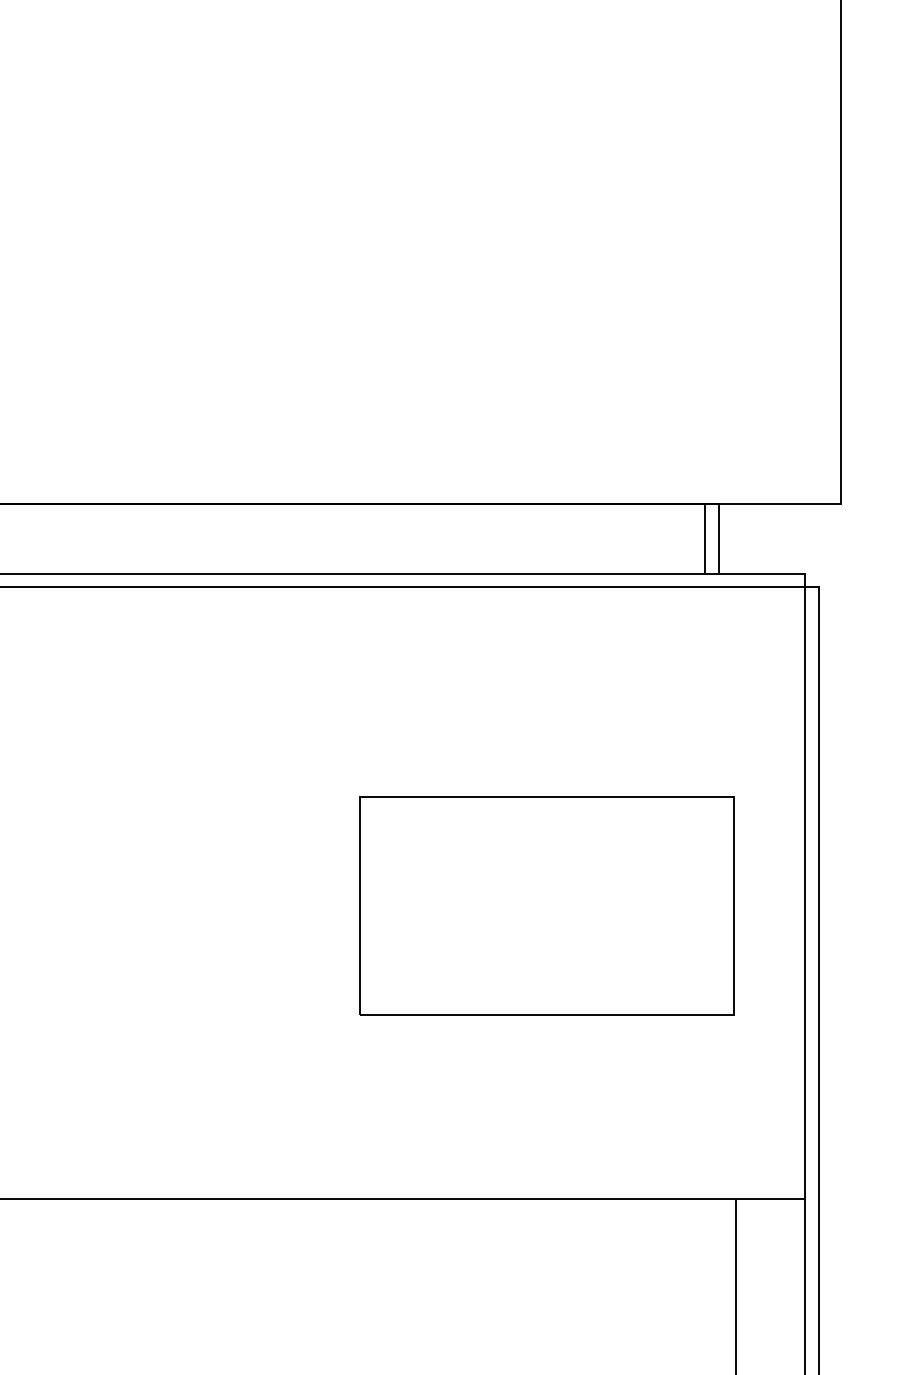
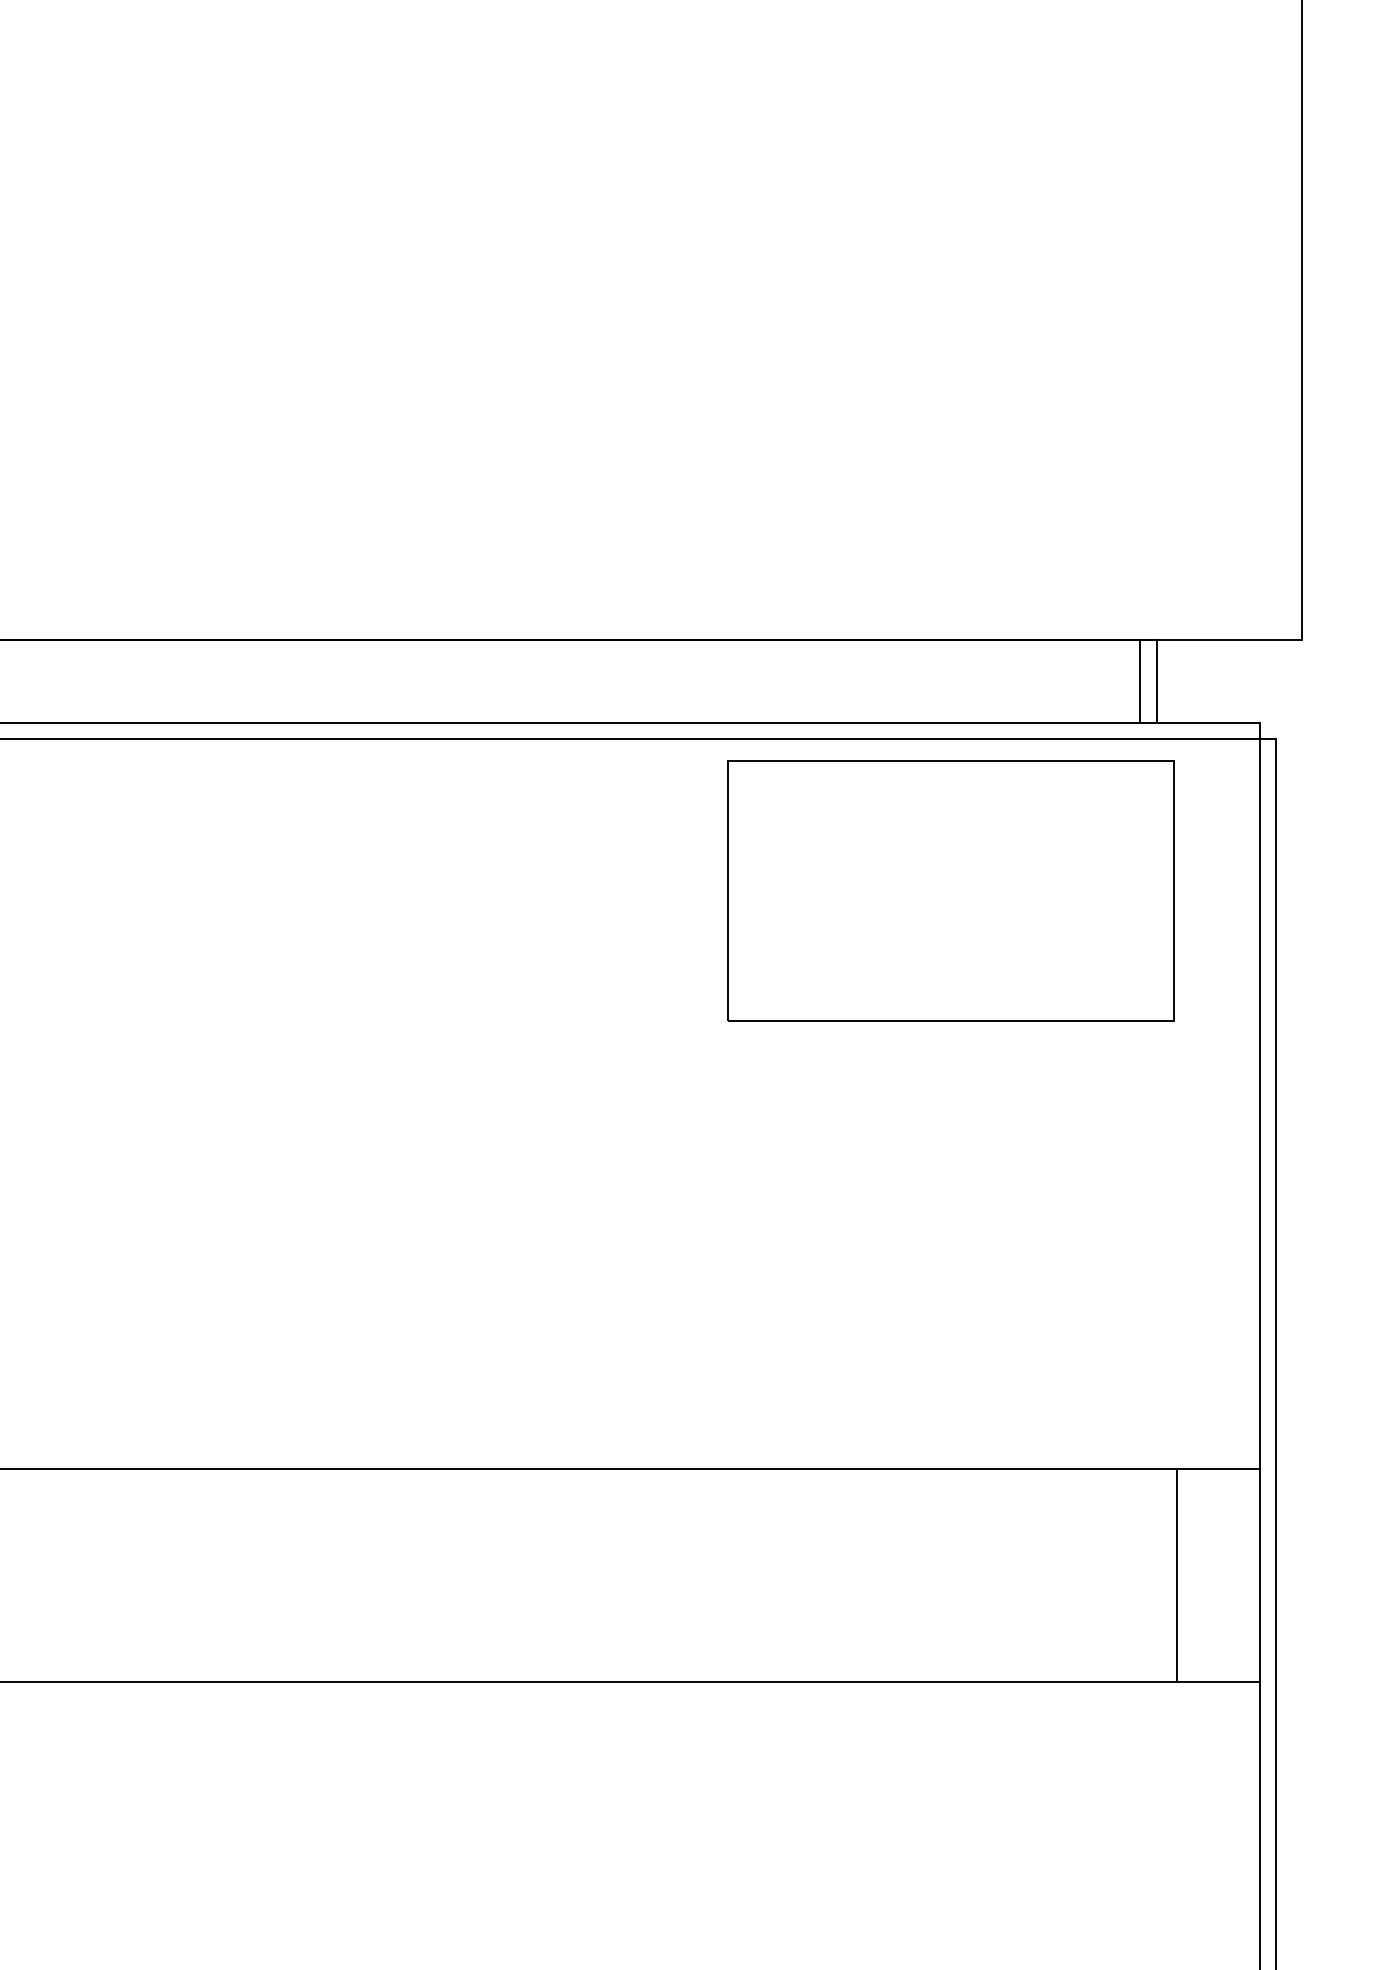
part: (546, 905) -> (950, 890), moved

